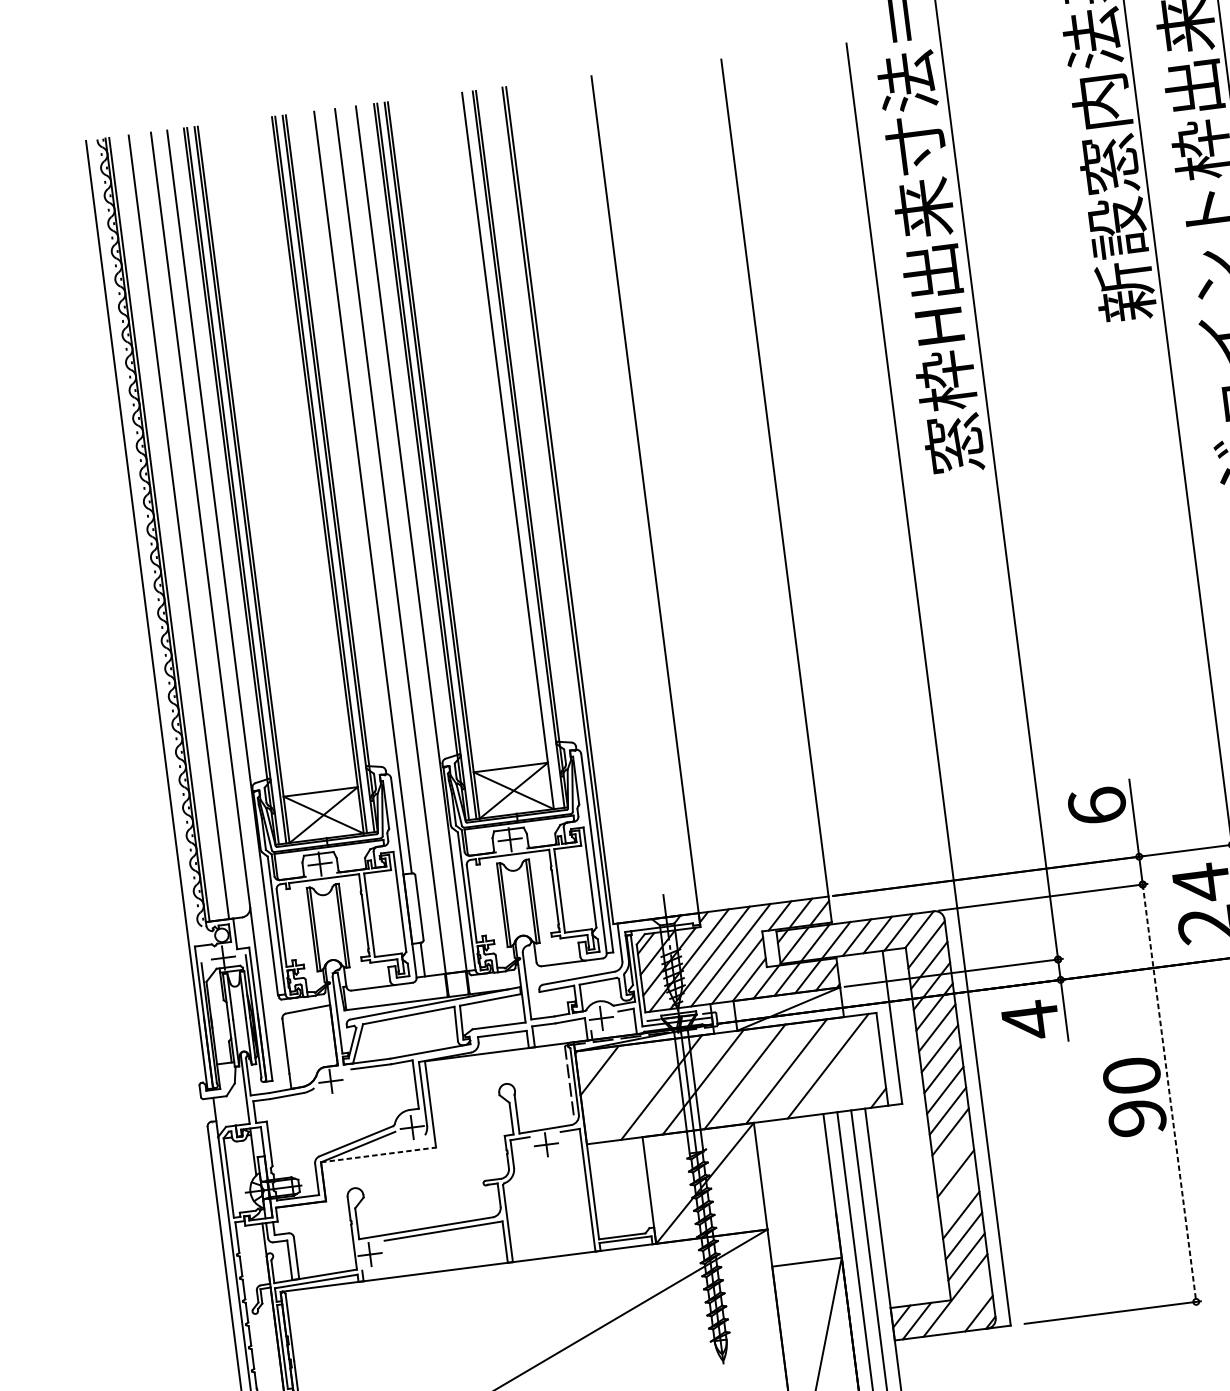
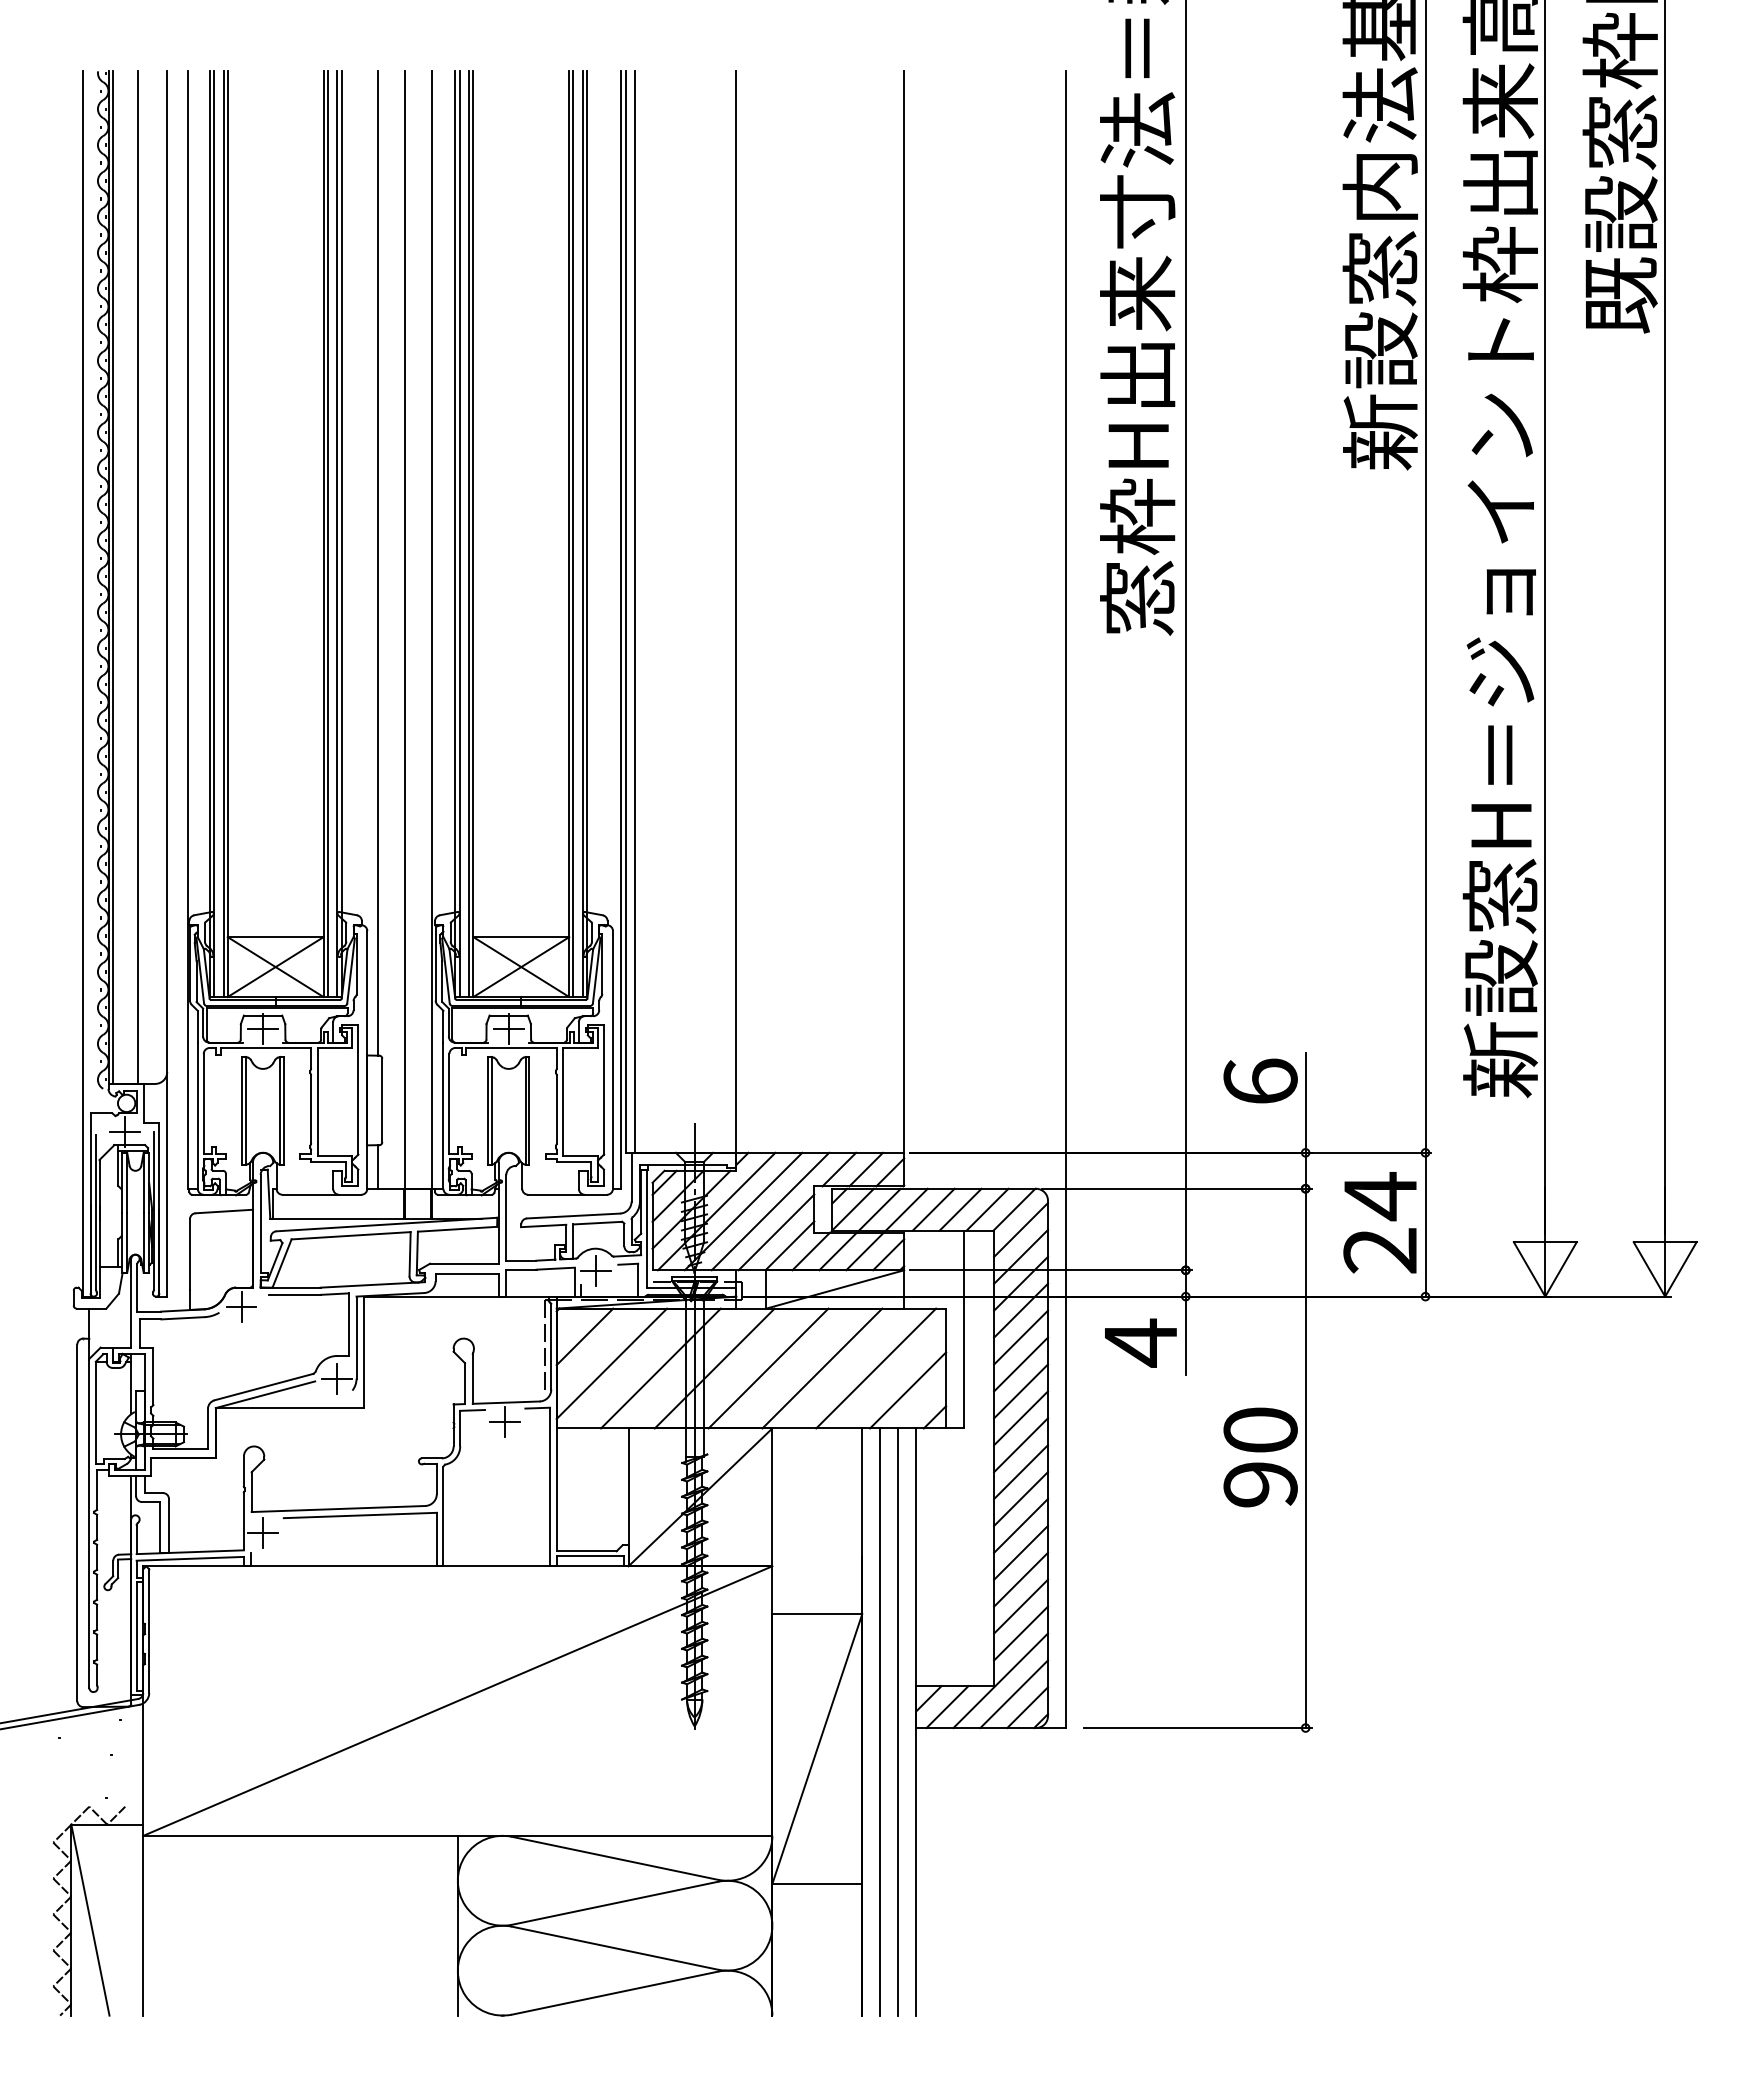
line: (511, 450) -> (573, 534), added
line: (566, 504) -> (634, 611), added
line: (855, 1080) -> (908, 1390), added
line: (622, 1088) -> (611, 1363), added
line: (1169, 1093) -> (1305, 1458), dashed -> solid
line: (953, 1153) -> (1021, 1499), added
line: (378, 1155) -> (290, 1408), dashed -> solid
line: (958, 1194) -> (1021, 1552), added
line: (967, 1304) -> (1014, 1694), added

